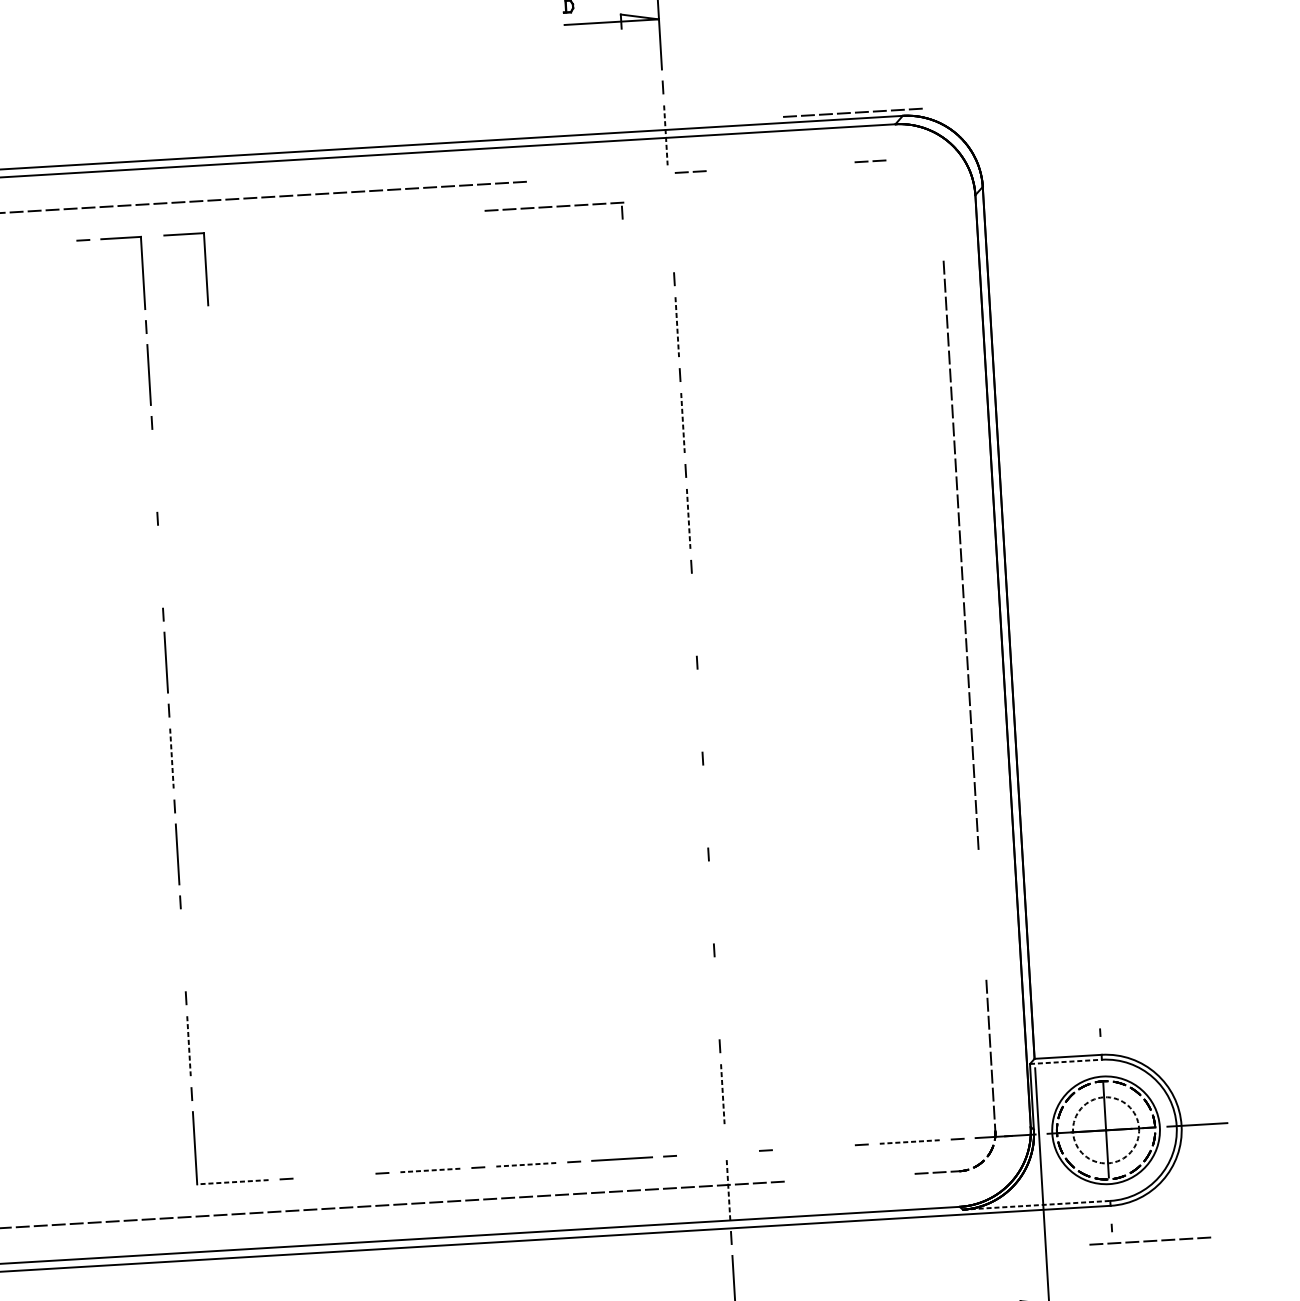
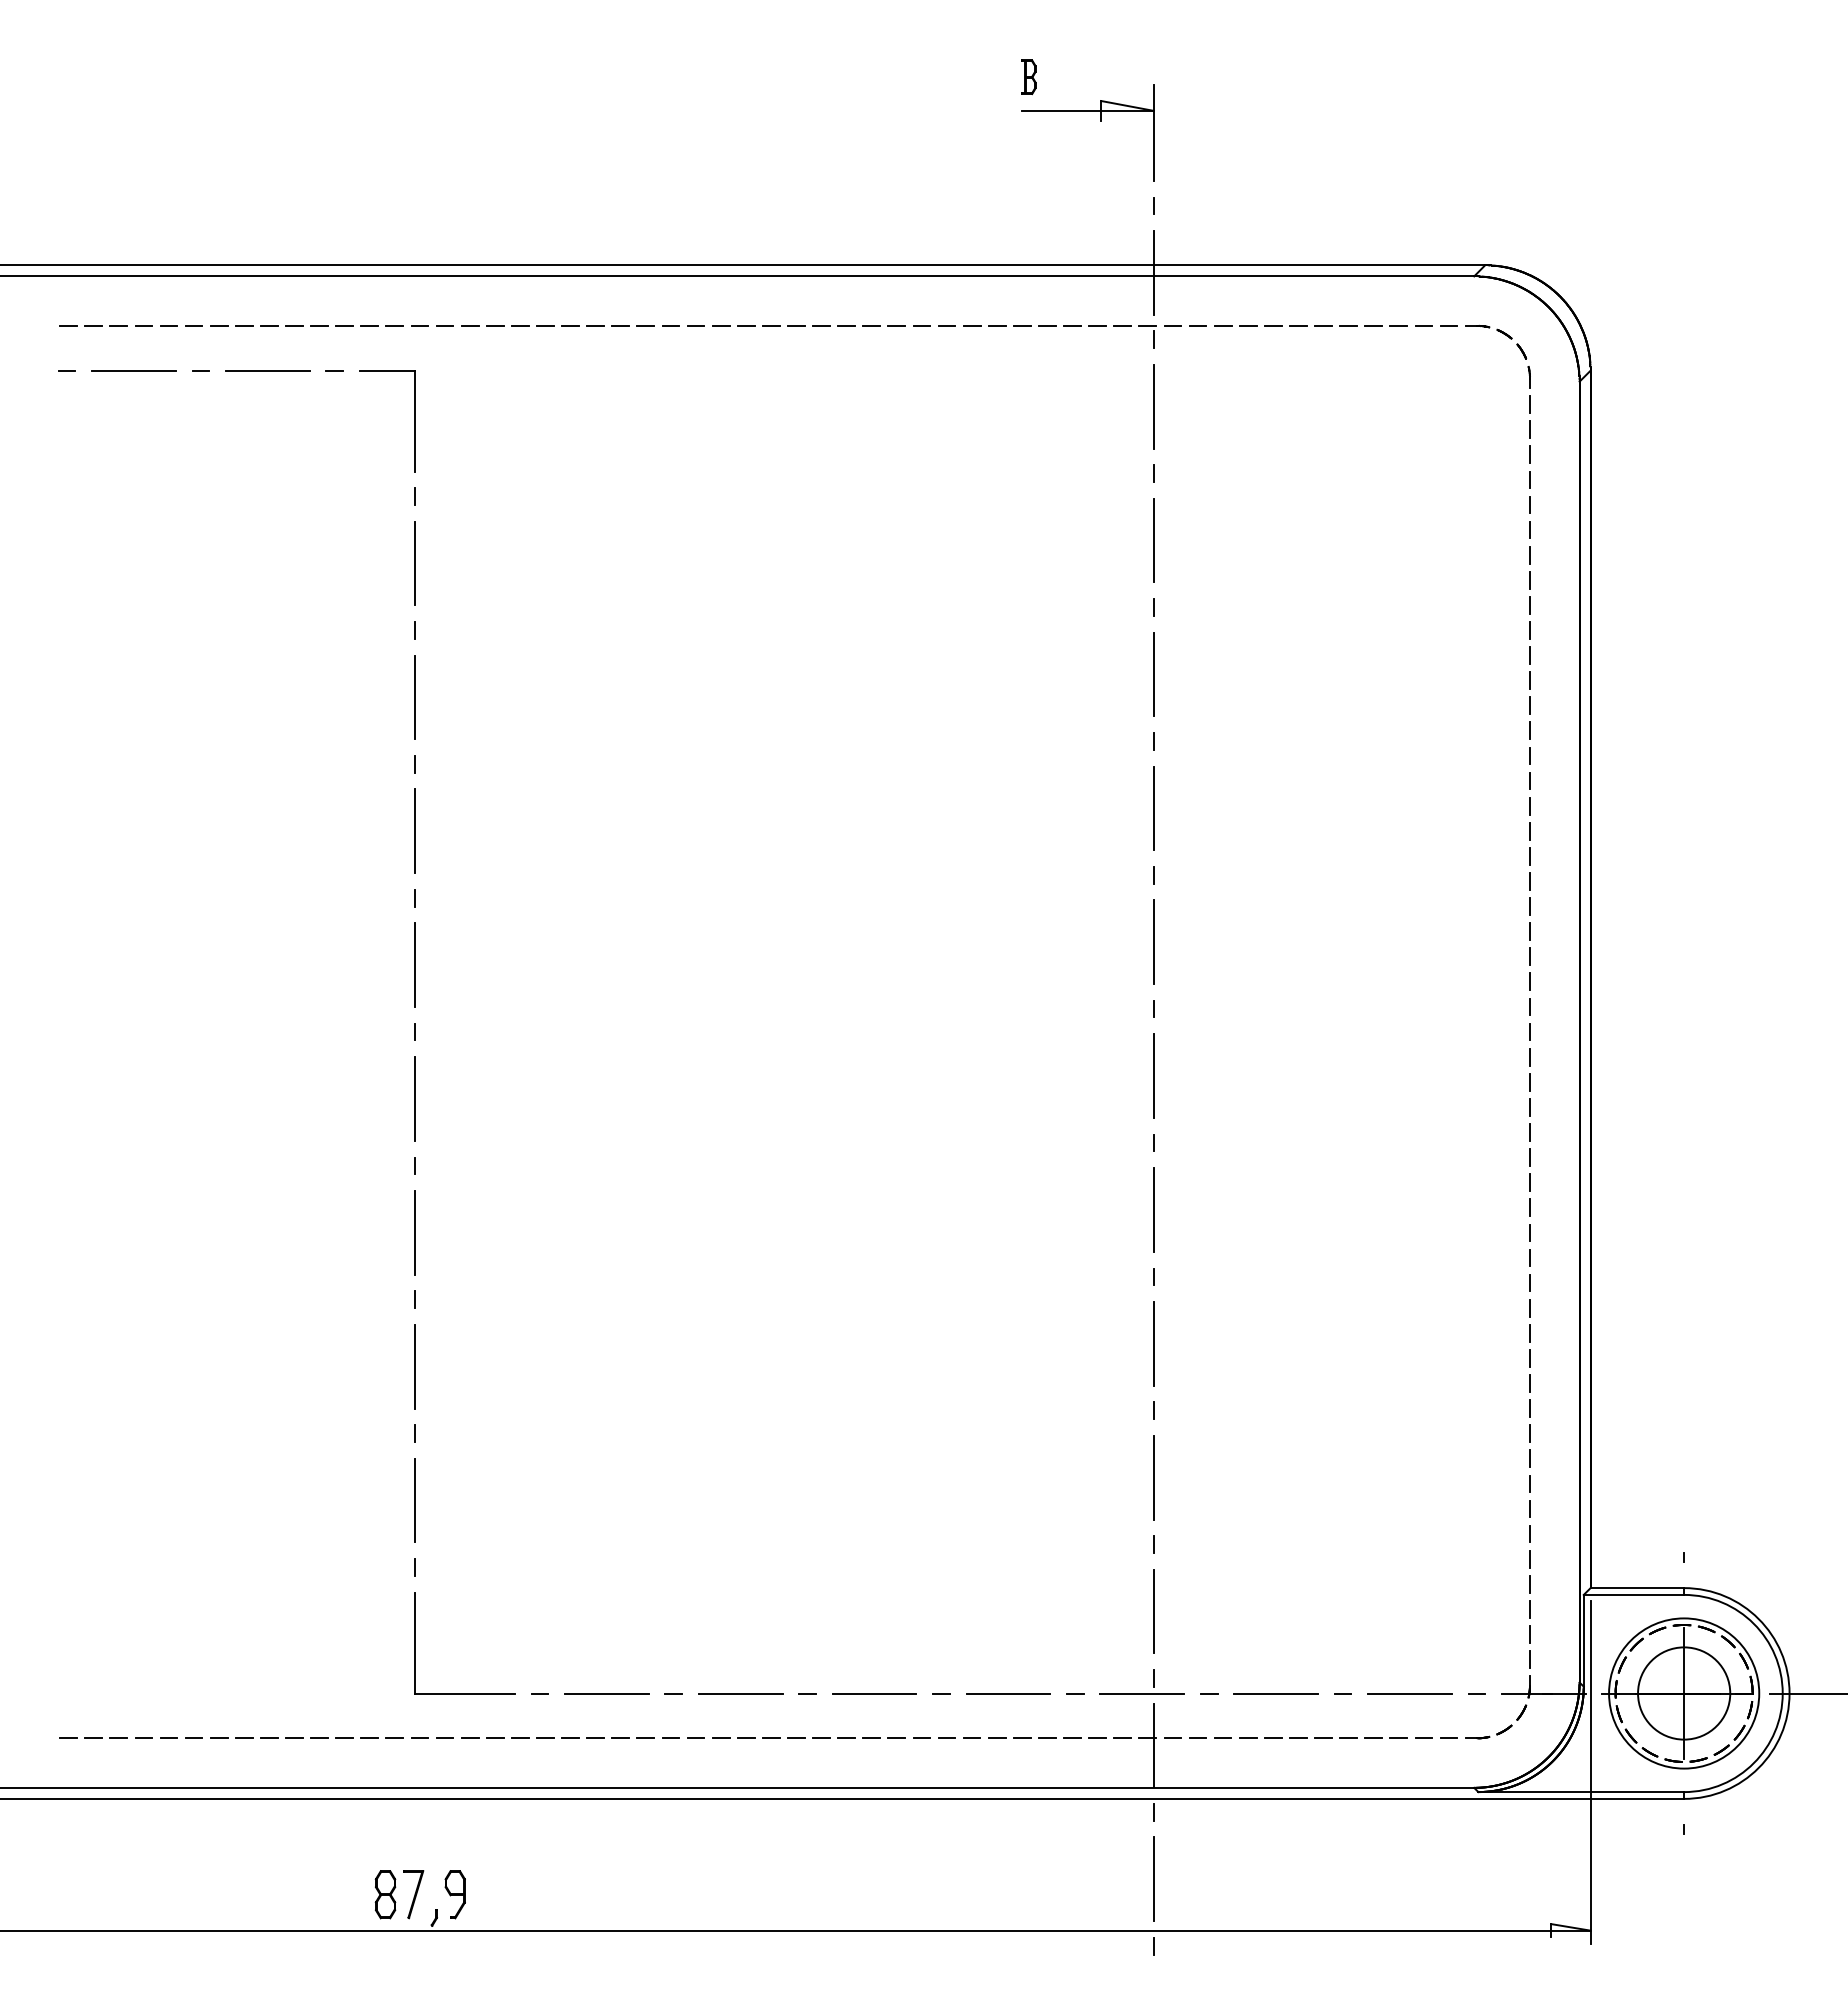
line: (850, 112) -> (1307, 325), moved
line: (665, 135) -> (1153, 272), dashed -> solid
part: (551, 207) -> (1056, 326), moved
part: (940, 207) -> (1529, 395), added
line: (671, 231) -> (1153, 406), added
line: (35, 243) -> (267, 370), added
part: (205, 269) -> (502, 421), removed
line: (676, 327) -> (1153, 540), dashed -> solid
line: (682, 423) -> (1153, 674), dashed -> solid
line: (155, 470) -> (415, 697), added
line: (688, 519) -> (1153, 808), dashed -> solid
line: (160, 566) -> (415, 831), added
line: (694, 615) -> (1153, 942), added
line: (699, 710) -> (1153, 1075), added
line: (172, 758) -> (415, 1099), dashed -> solid
line: (705, 806) -> (1153, 1209), added
line: (711, 902) -> (1153, 1343), added
line: (982, 914) -> (1529, 1383), added
line: (182, 950) -> (414, 1366), added
line: (716, 998) -> (1153, 1477), added
line: (189, 1046) -> (415, 1500), dashed -> solid
line: (1066, 1061) -> (1634, 1594), dashed -> solid
line: (722, 1094) -> (1153, 1611), dashed -> solid
circle: (1106, 1130) -> (1684, 1693), dashed -> solid
line: (910, 1141) -> (1410, 1693), dashed -> solid
part: (725, 1144) -> (1153, 1681), added
line: (814, 1147) -> (1276, 1693), added
line: (526, 1164) -> (874, 1693), dashed -> solid
line: (430, 1170) -> (740, 1693), dashed -> solid
line: (334, 1176) -> (606, 1693), added
line: (233, 1182) -> (465, 1693), dashed -> solid
line: (728, 1190) -> (1153, 1745), dashed -> solid
line: (1036, 1205) -> (1581, 1792), dashed -> solid
line: (1150, 1240) -> (1323, 1737), moved

